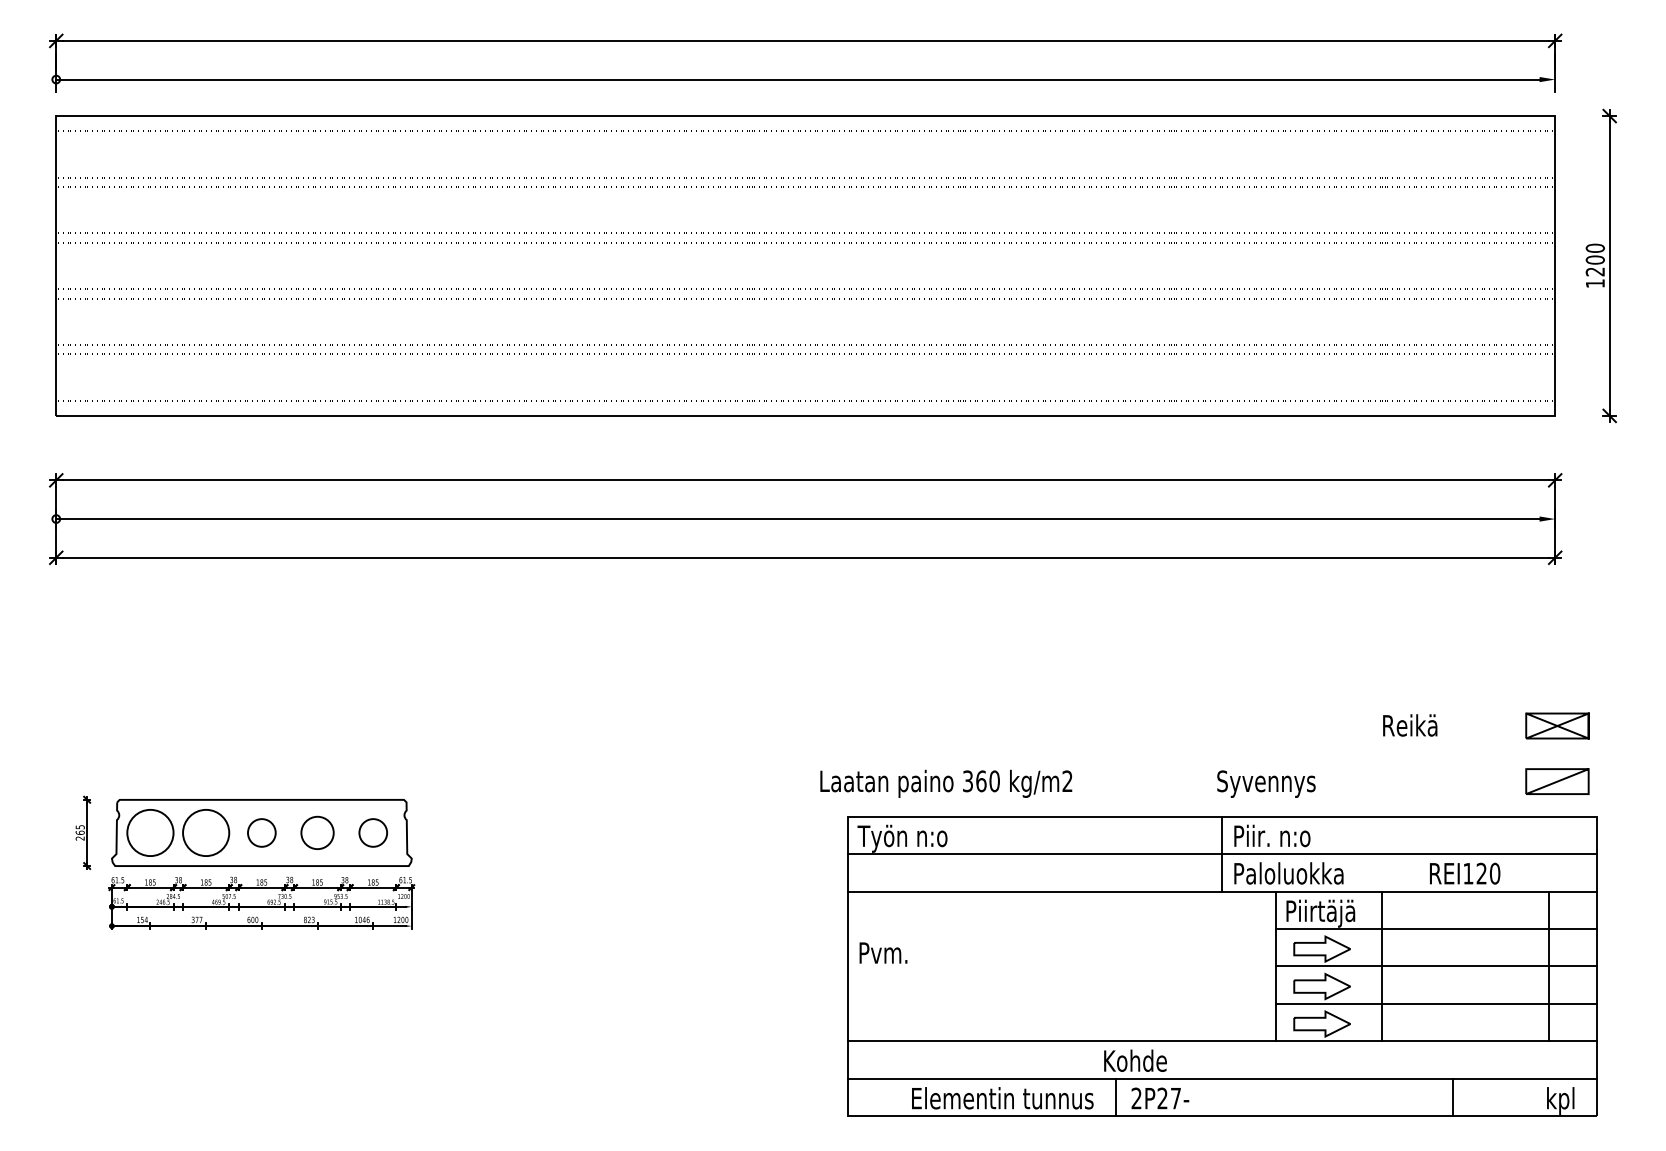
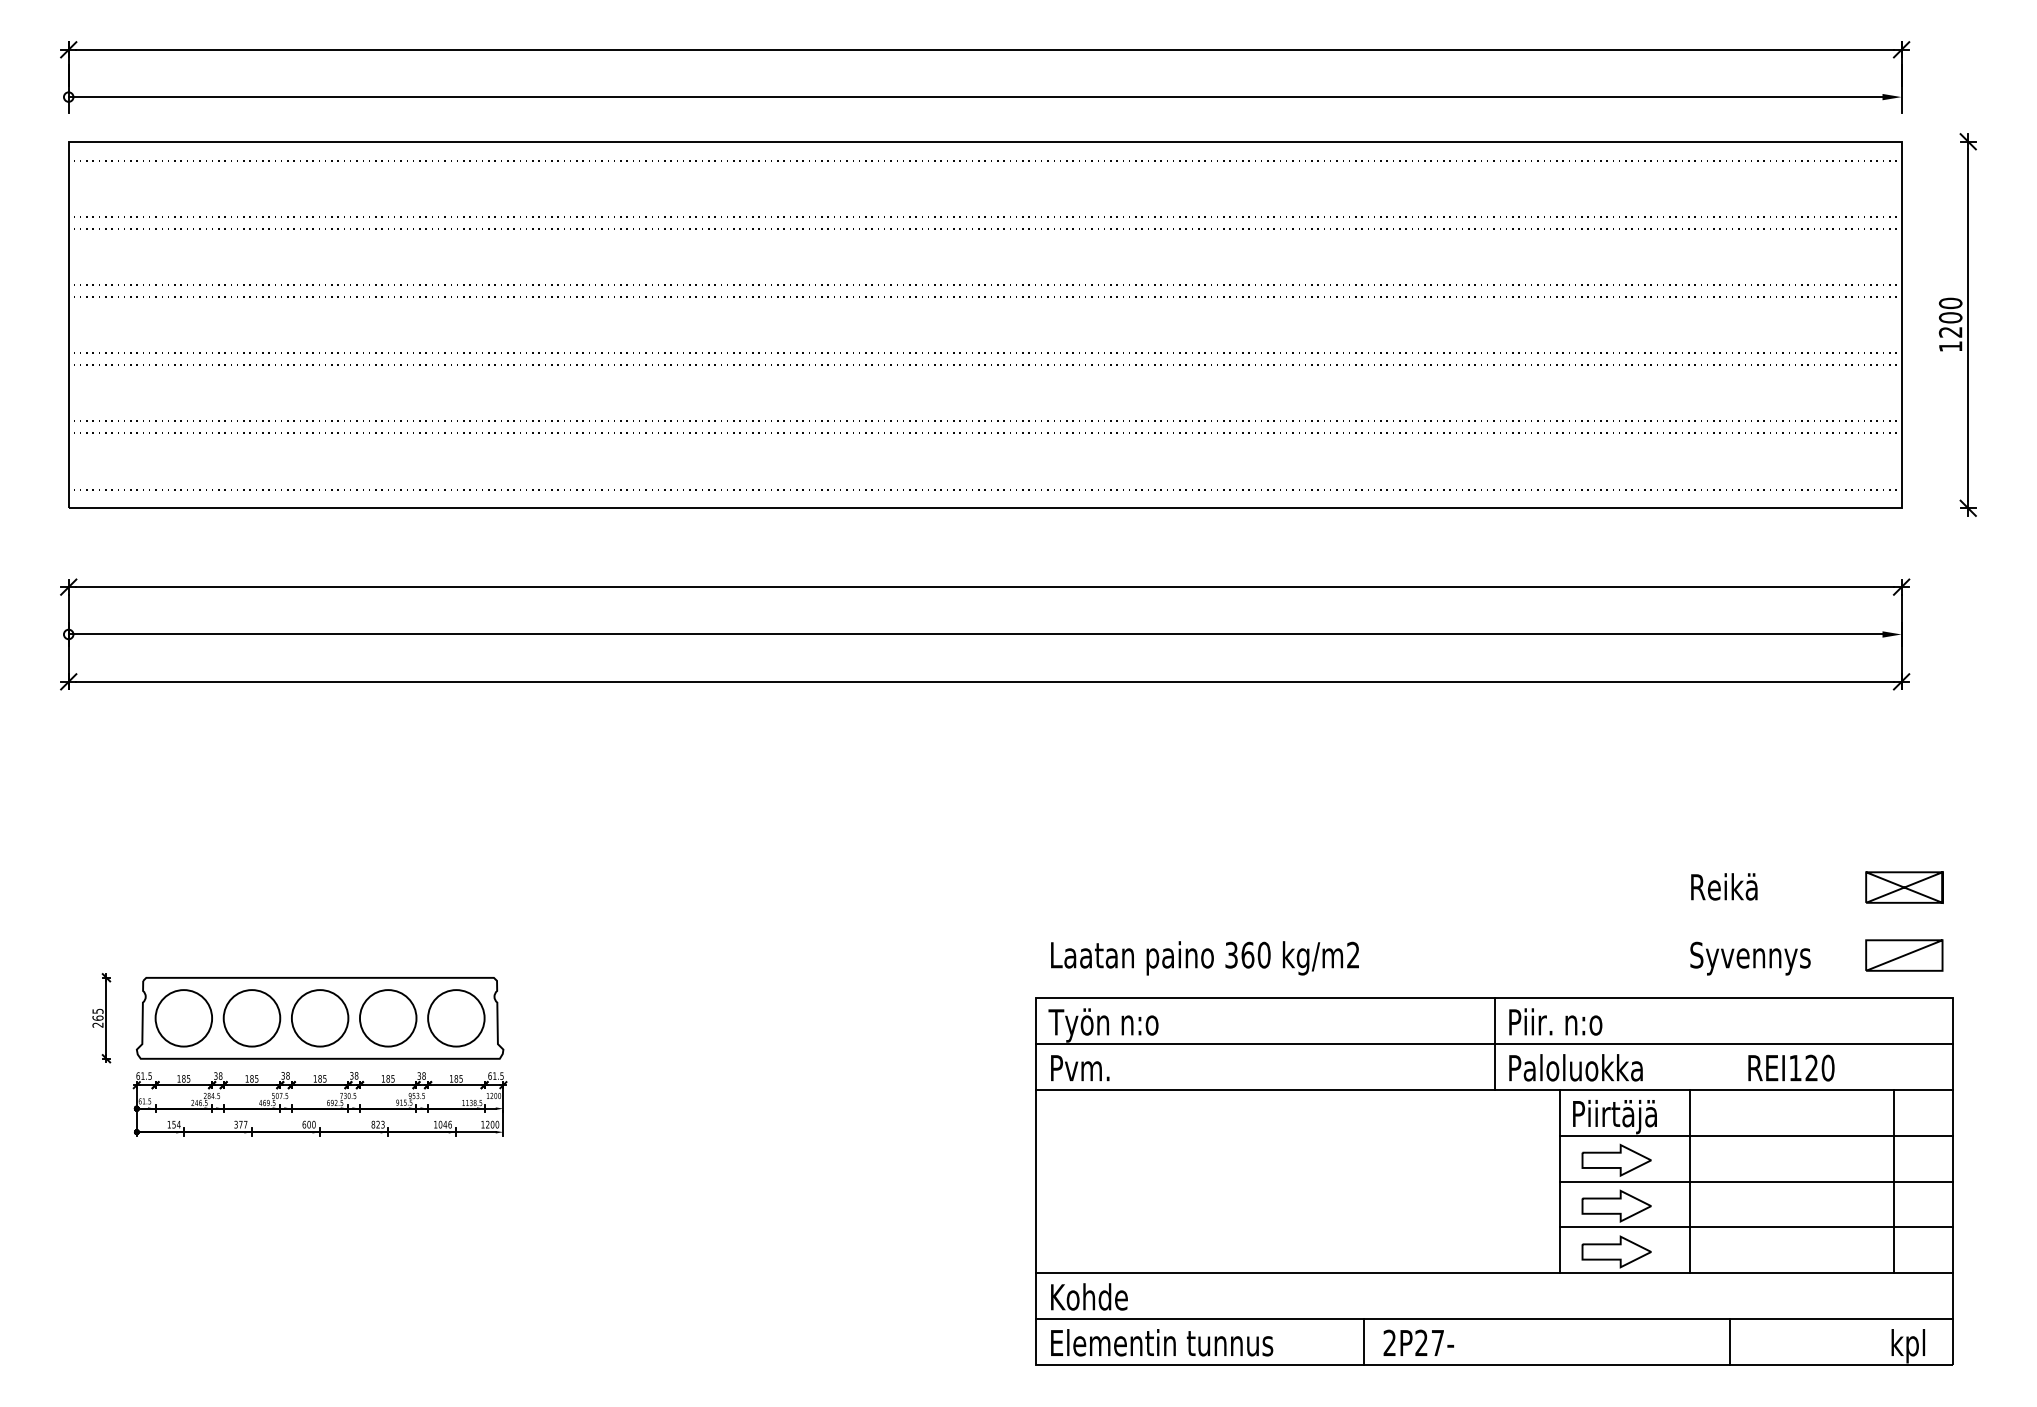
text: (945, 784) -> (1204, 958), moved
text: (1266, 784) -> (1750, 958), moved
circle: (261, 833) -> (319, 1018), size x1.67
circle: (316, 833) -> (387, 1018), size x1.43
circle: (373, 833) -> (456, 1018), size x1.67
text: (883, 953) -> (1080, 1068), moved
text: (1135, 1060) -> (1089, 1296), moved
line: (1452, 1097) -> (1729, 1341), moved
text: (1003, 1098) -> (1162, 1342), moved

